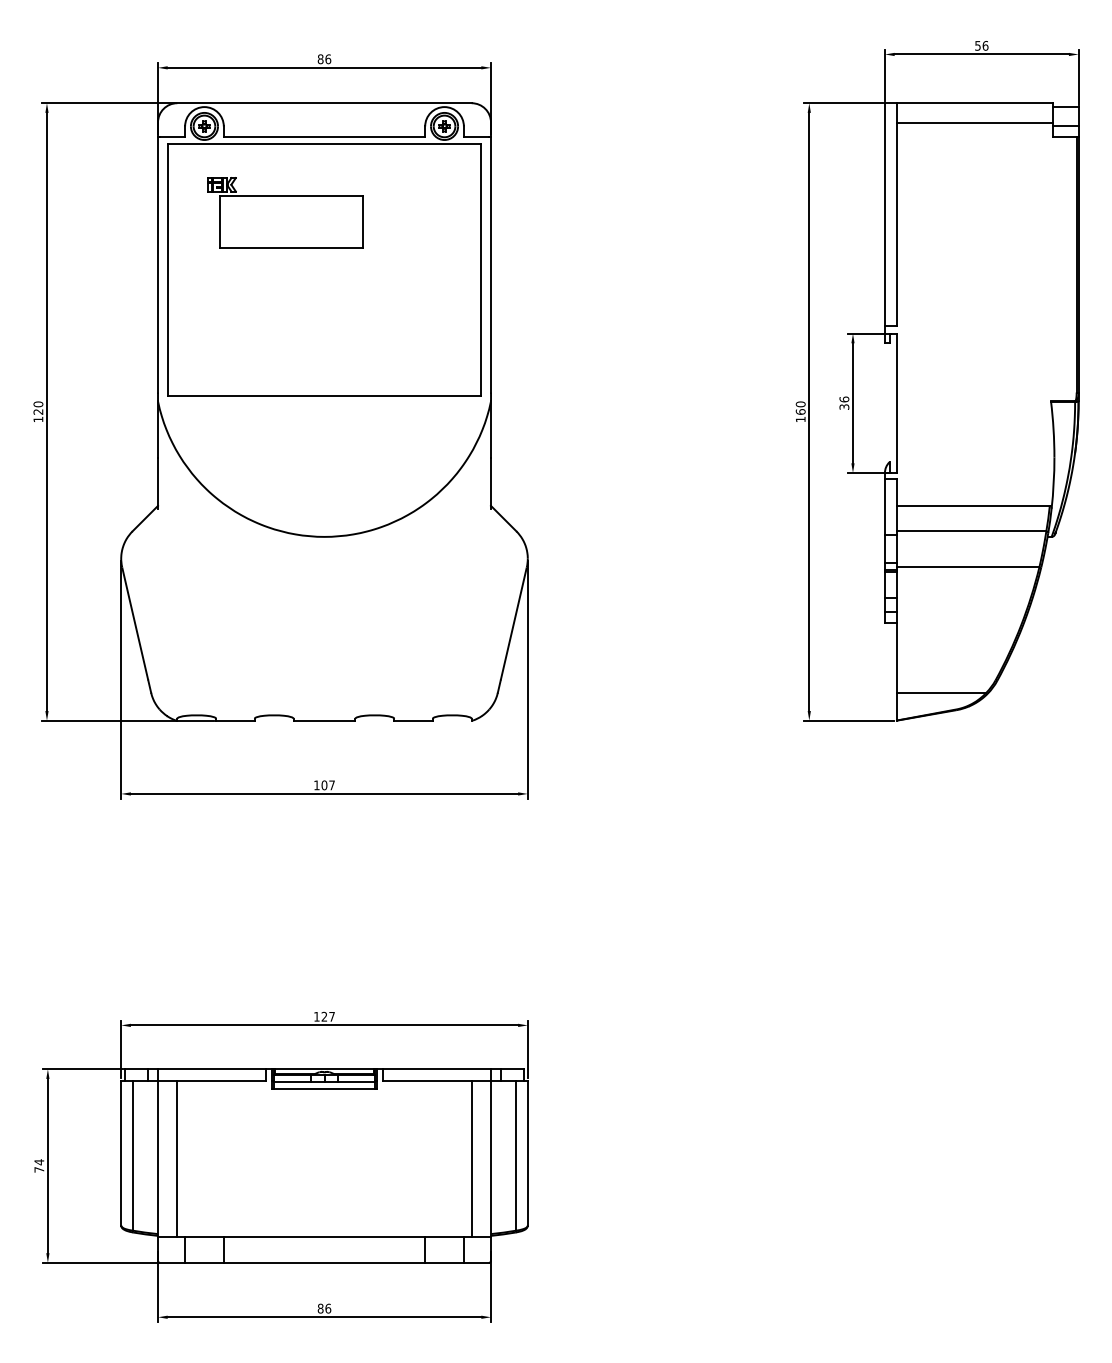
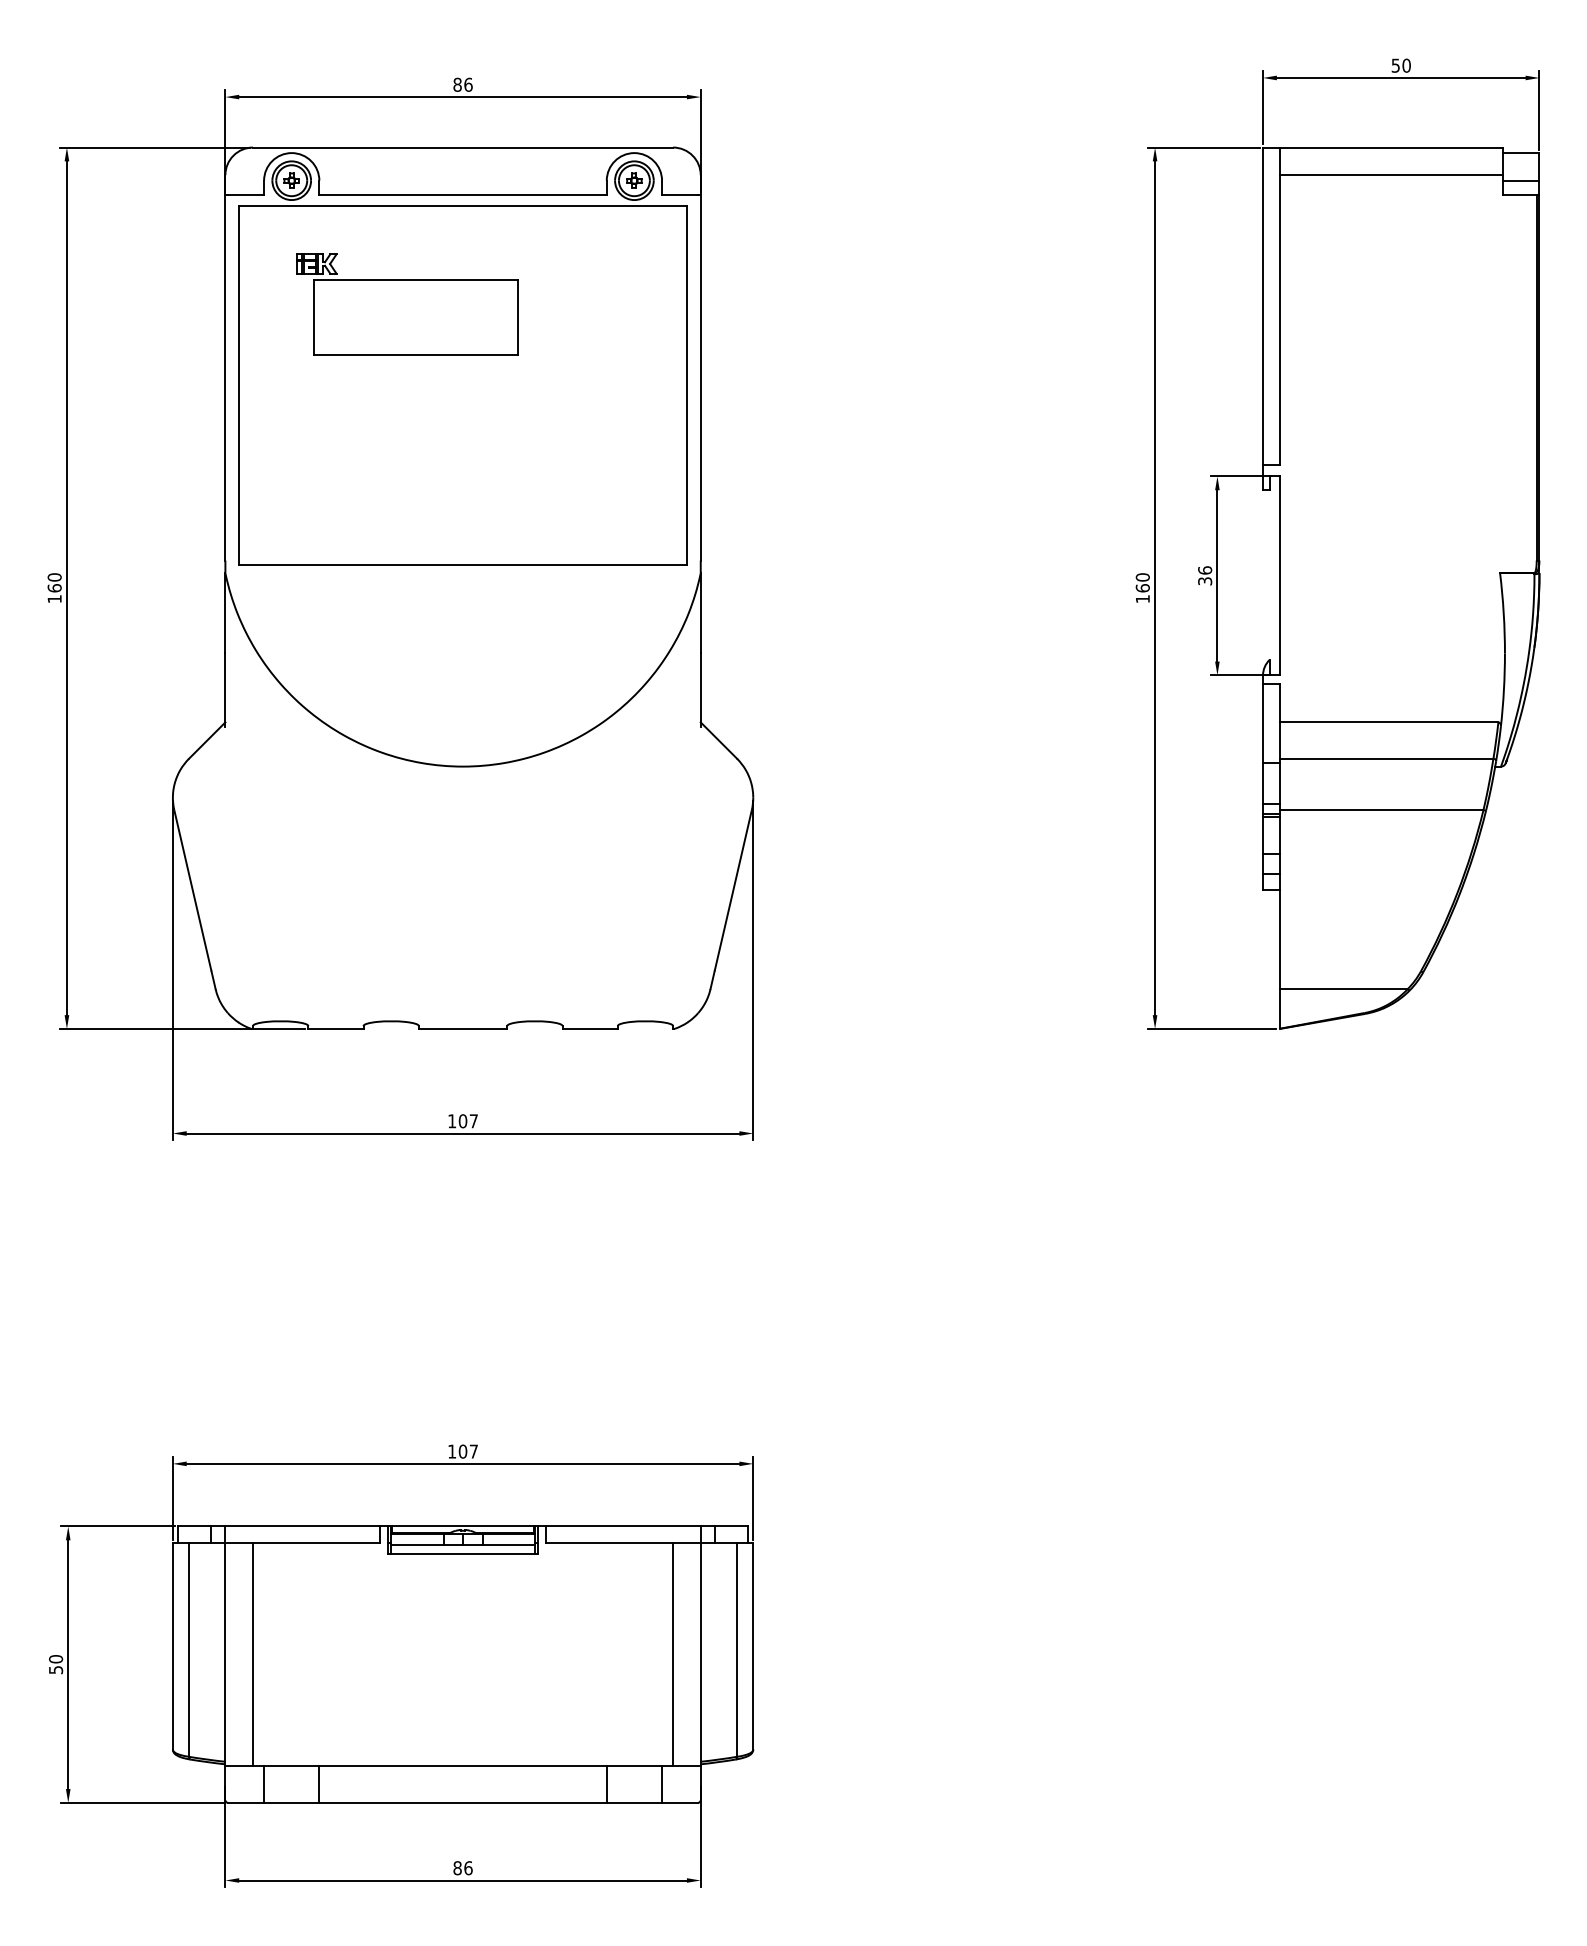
text: (985, 45) -> (1406, 65), 56 -> 50
text: (38, 411) -> (54, 587), 120 -> 160
text: (324, 1016) -> (463, 1451), 127 -> 107
text: (39, 1165) -> (56, 1663), 74 -> 50

